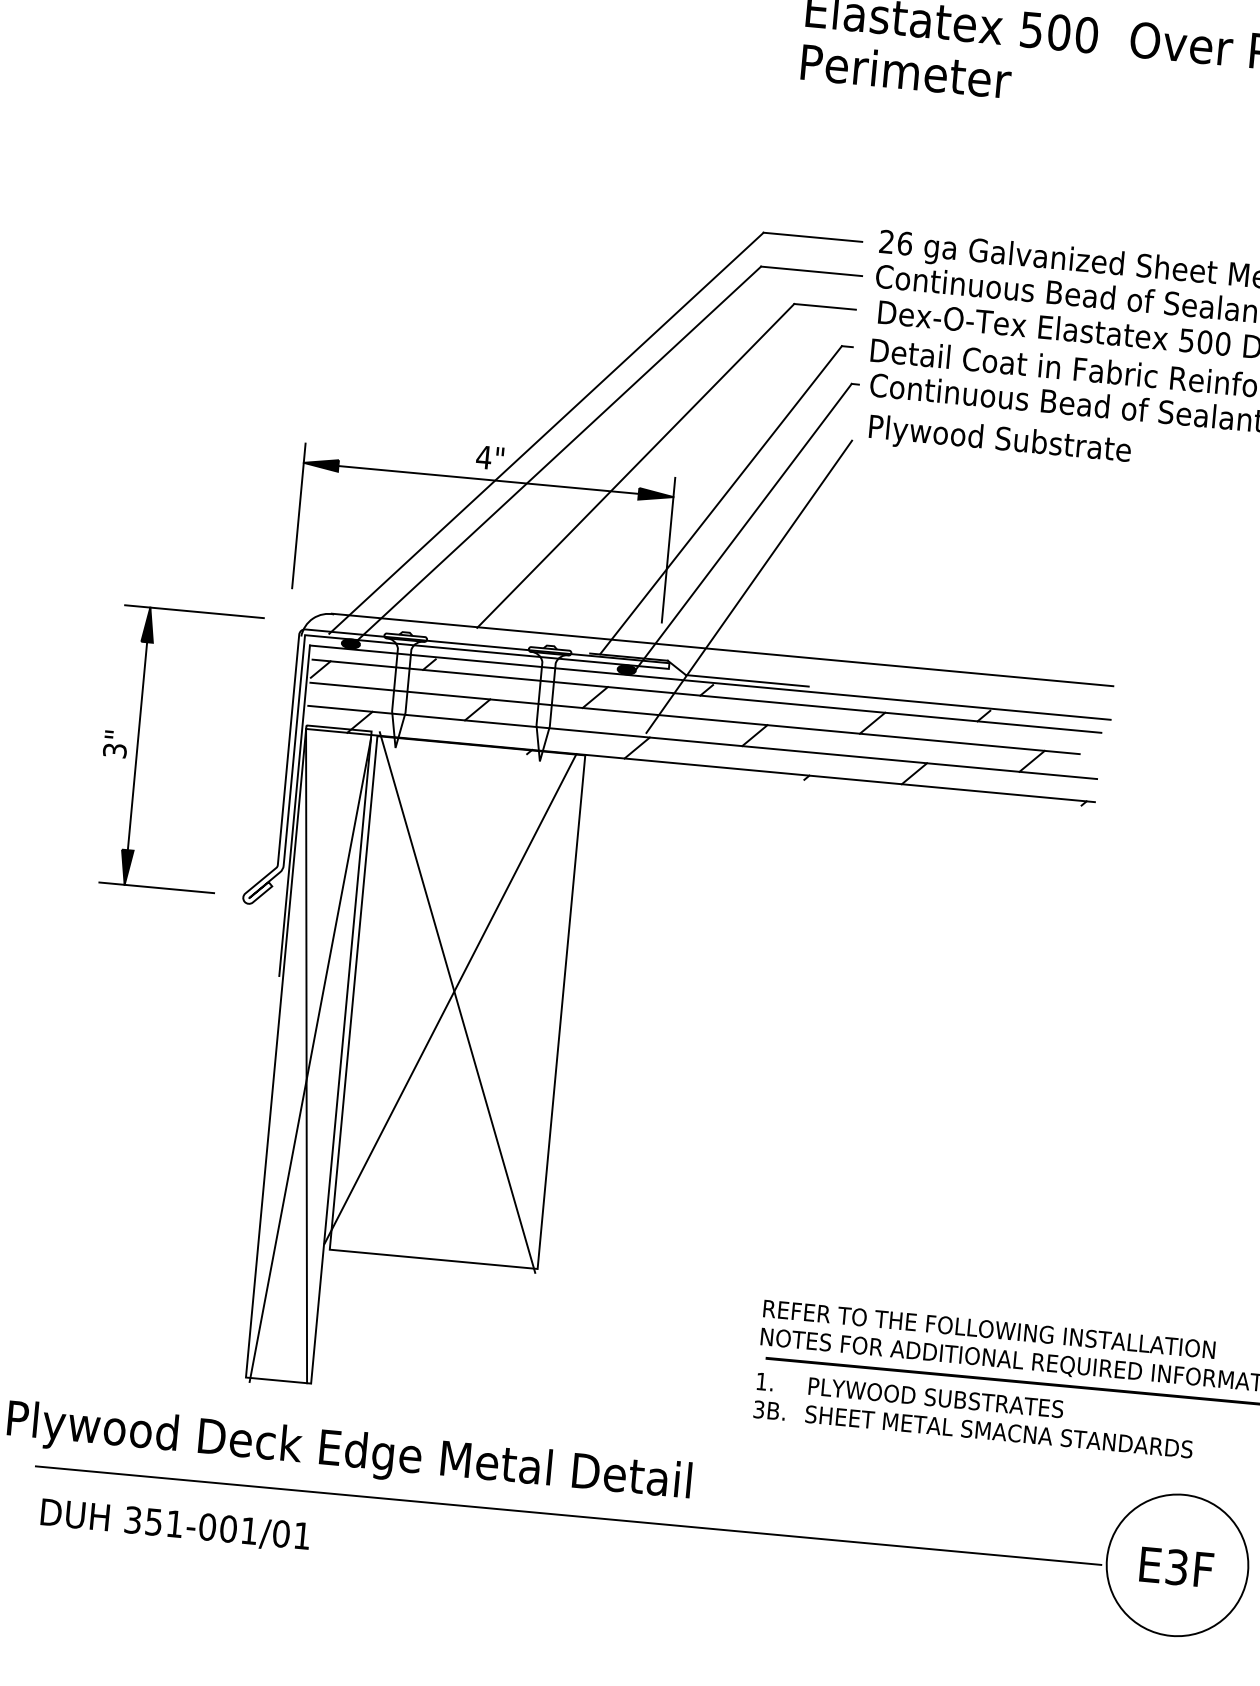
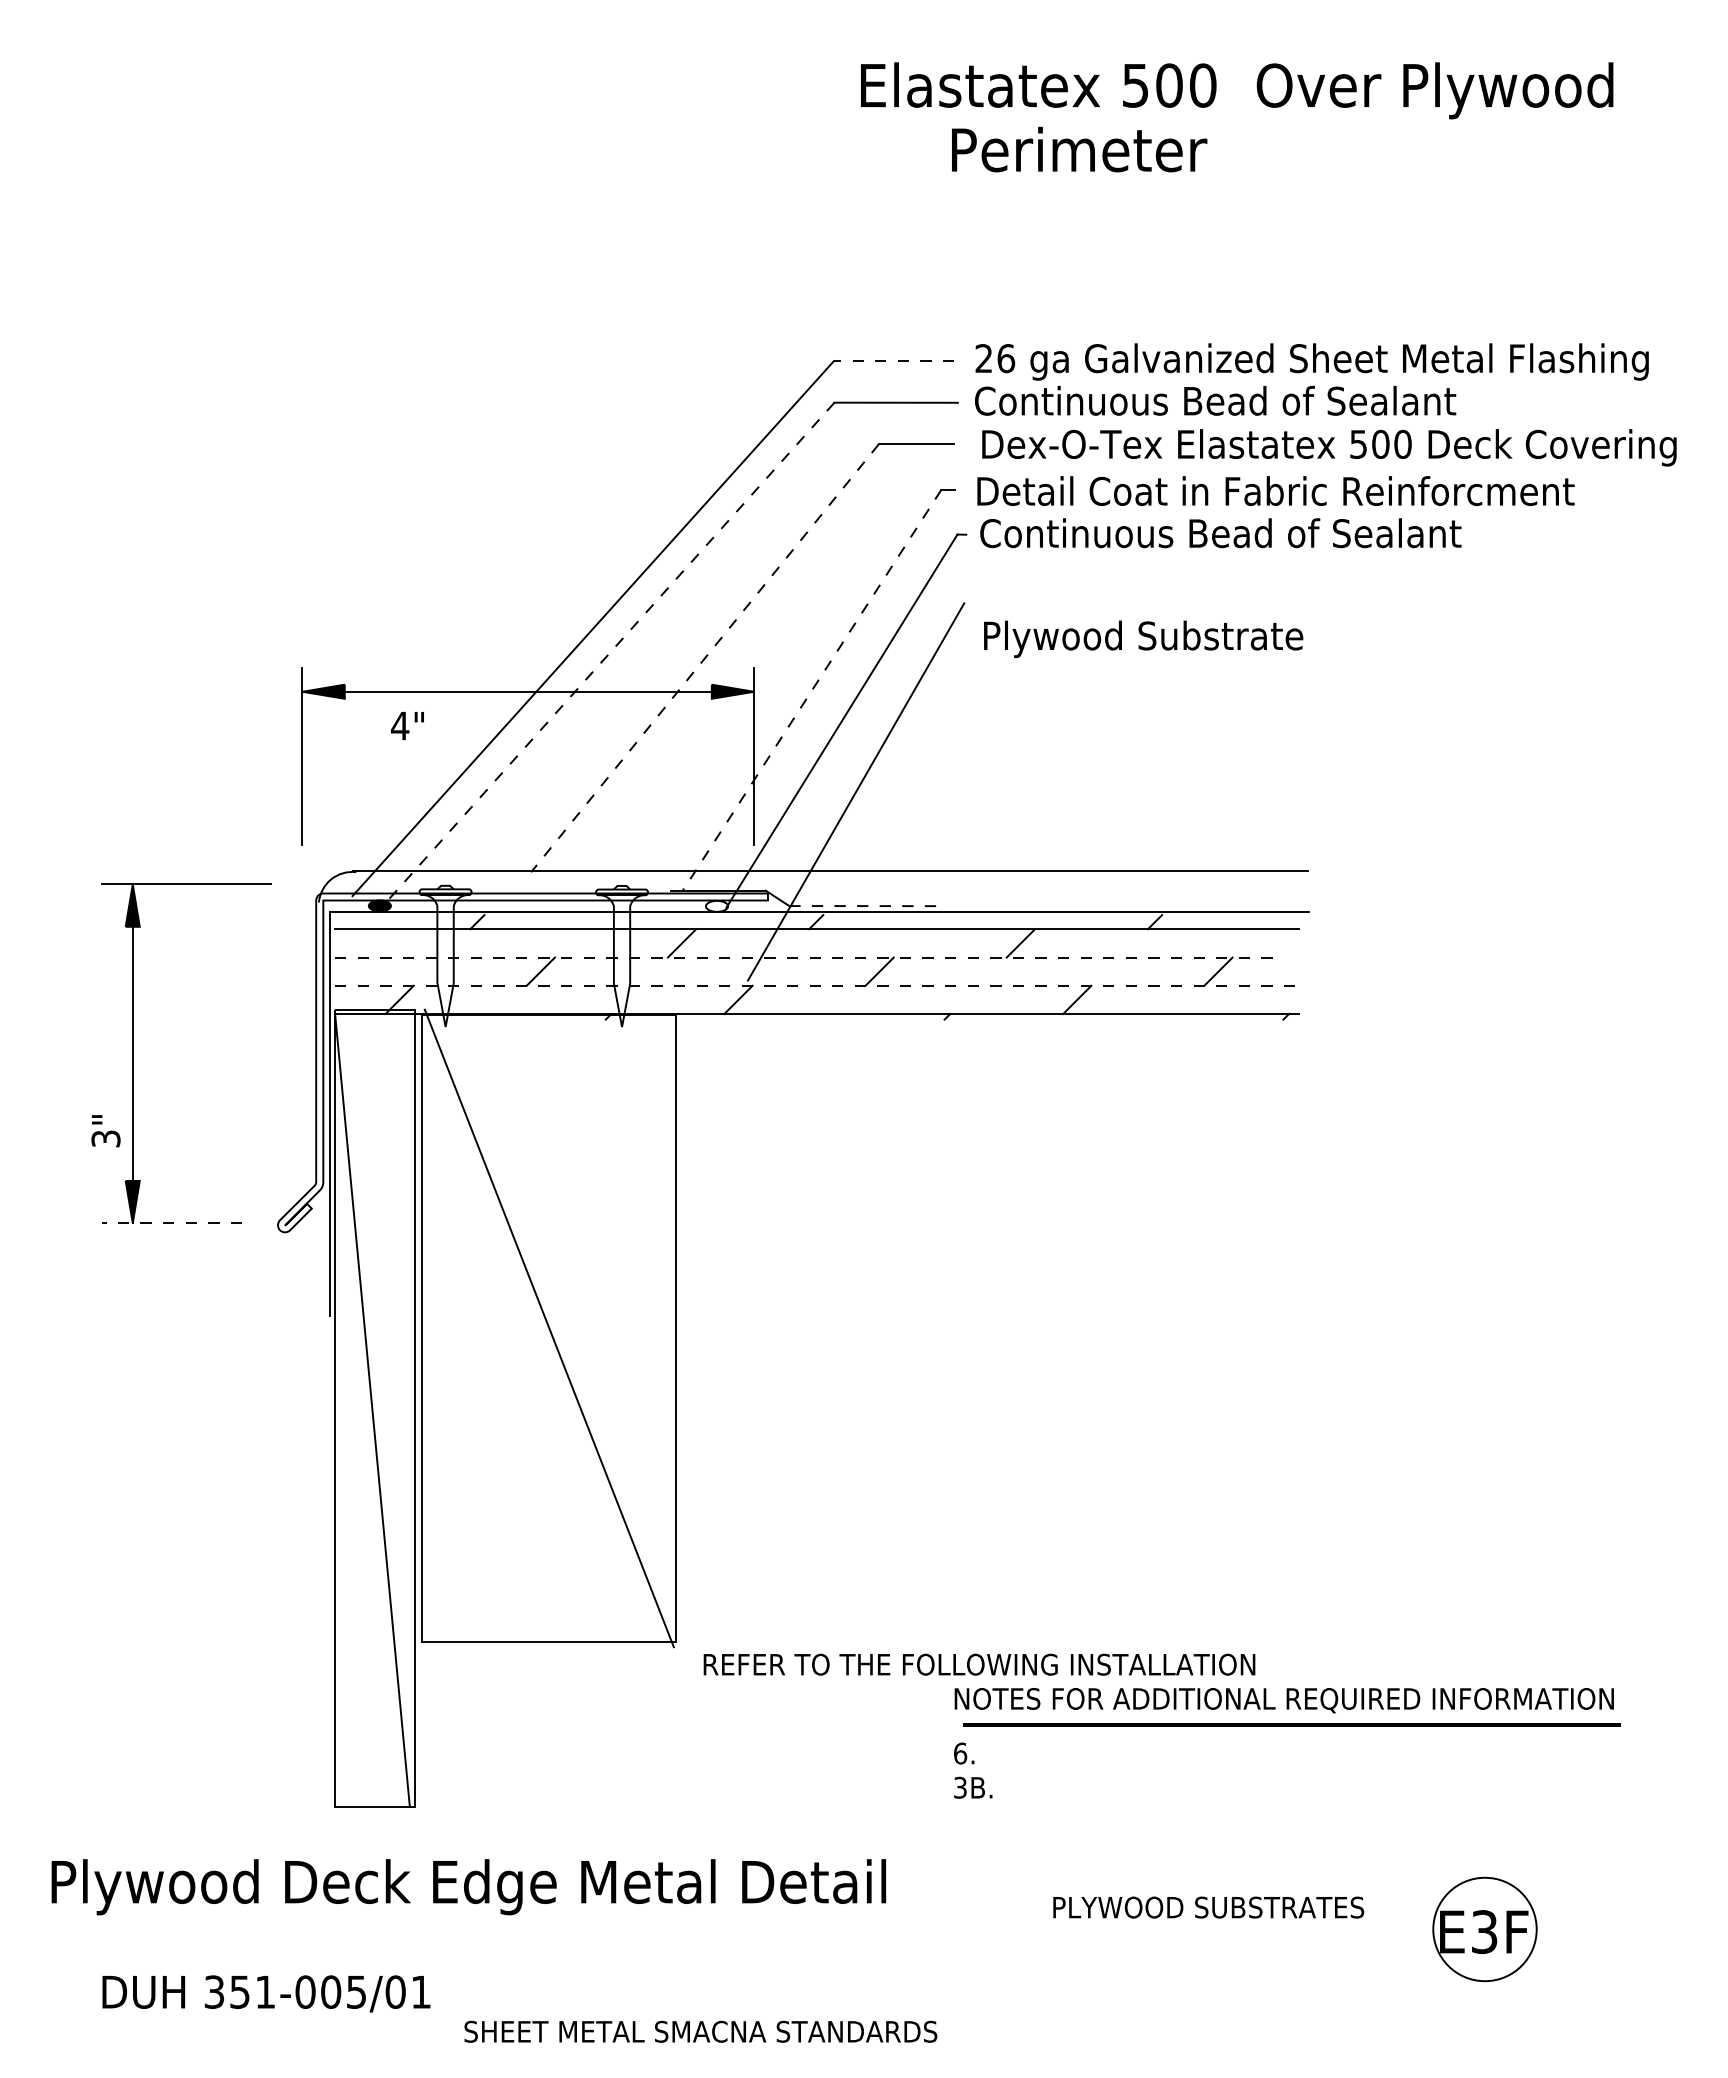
text: (906, 71) -> (1079, 149), moved
line: (812, 237) -> (893, 361), solid -> dashed
text: (1000, 440) -> (1143, 638), moved
line: (556, 456) -> (607, 655), solid -> dashed
text: (489, 458) -> (407, 726), moved
line: (635, 466) -> (704, 658), solid -> dashed
line: (720, 500) -> (811, 690), solid -> dashed
line: (320, 669) -> (346, 940), removed
fill: (627, 669) -> (717, 905), removed
line: (747, 681) -> (864, 906), solid -> dashed
line: (695, 718) -> (805, 957), solid -> dashed
line: (702, 742) -> (817, 985), solid -> dashed
text: (115, 744) -> (105, 1131), moved
line: (156, 887) -> (171, 1223), solid -> dashed
line: (450, 998) -> (540, 1324), removed
line: (310, 1060) -> (377, 1415), removed
text: (989, 1329) -> (979, 1664), moved
text: (761, 1381) -> (960, 1753), 1. -> 6.
text: (935, 1397) -> (1208, 1907), moved
text: (998, 1431) -> (700, 2031), moved
line: (568, 1515) -> (741, 1937), removed
text: (249, 1531) -> (356, 1992), 351-001/01 -> 351-005/01
circle: (1177, 1565) -> (1484, 1929), size x0.6

